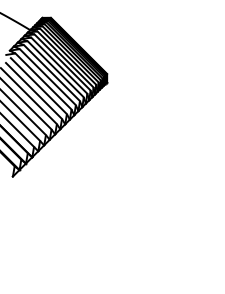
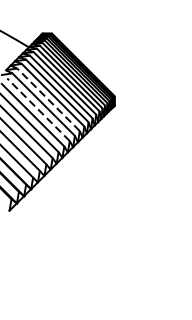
line: (47, 77) -> (48, 100), solid -> dashed
line: (38, 86) -> (38, 110), solid -> dashed

